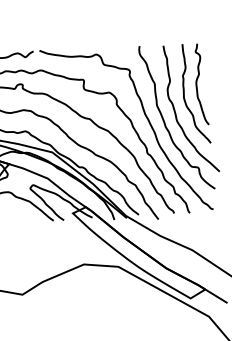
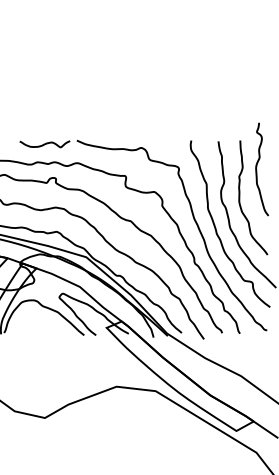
curve: (197, 85) -> (257, 170), moved

